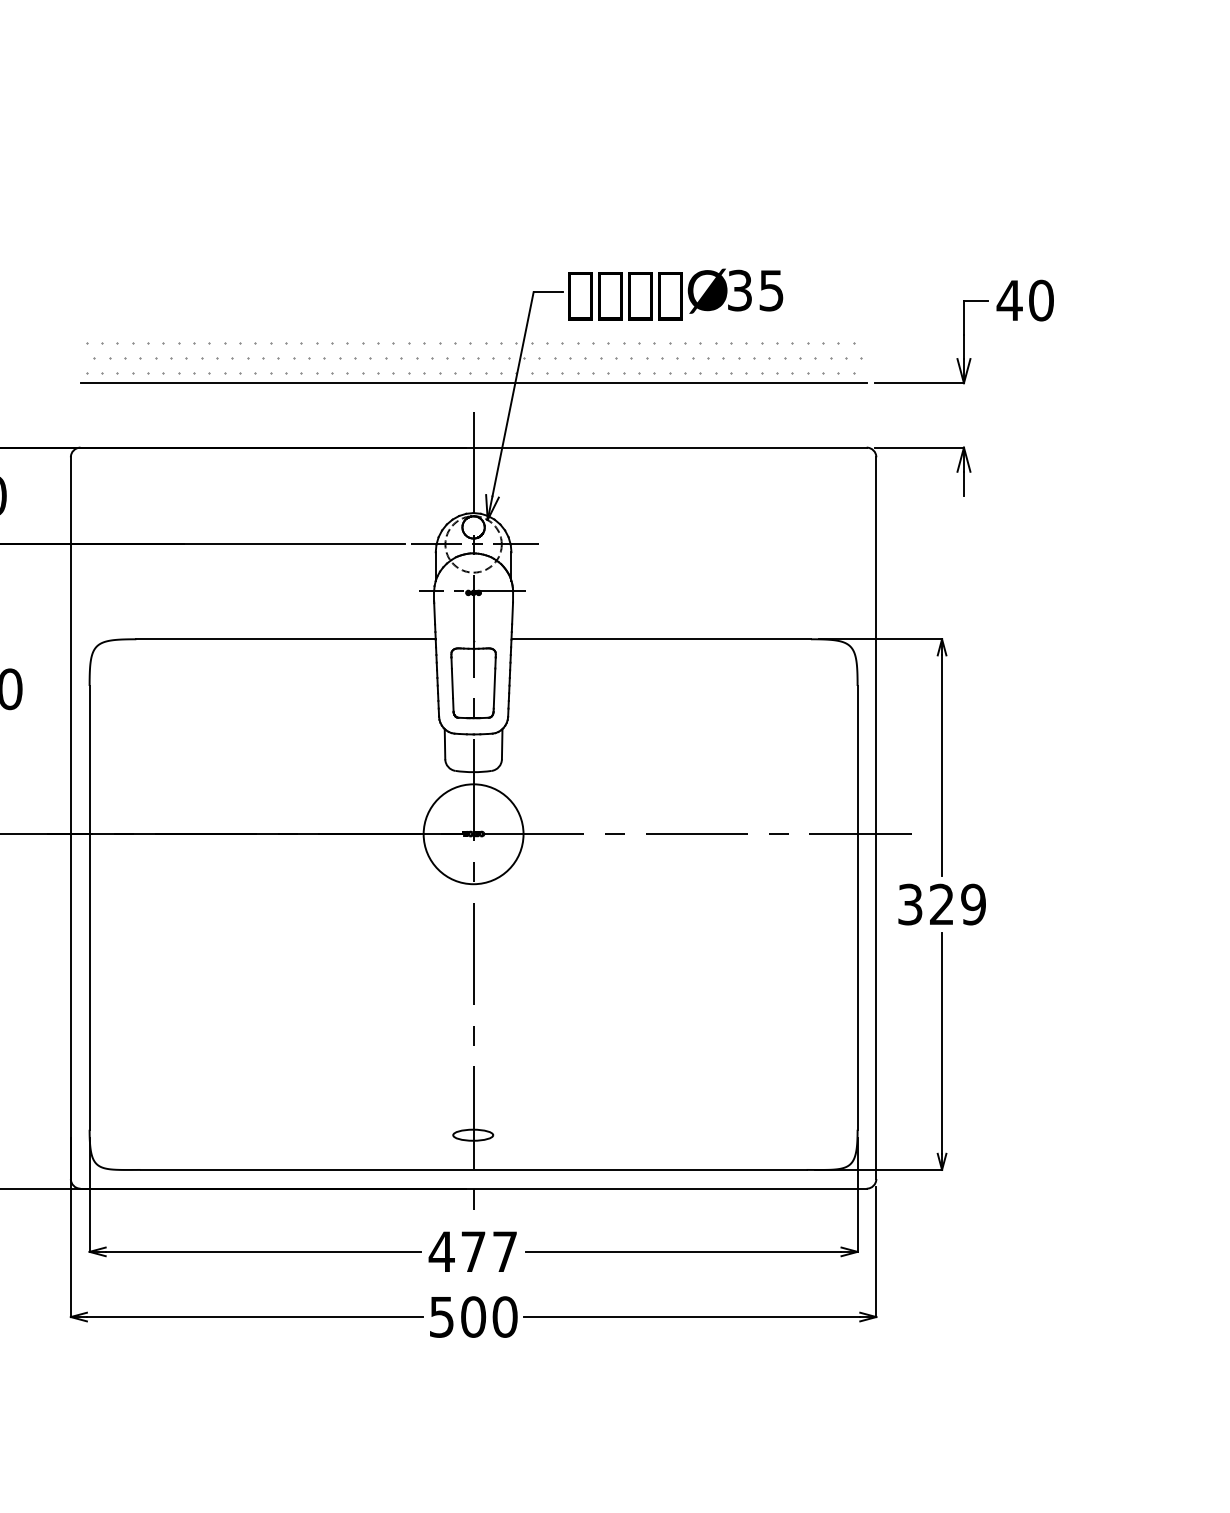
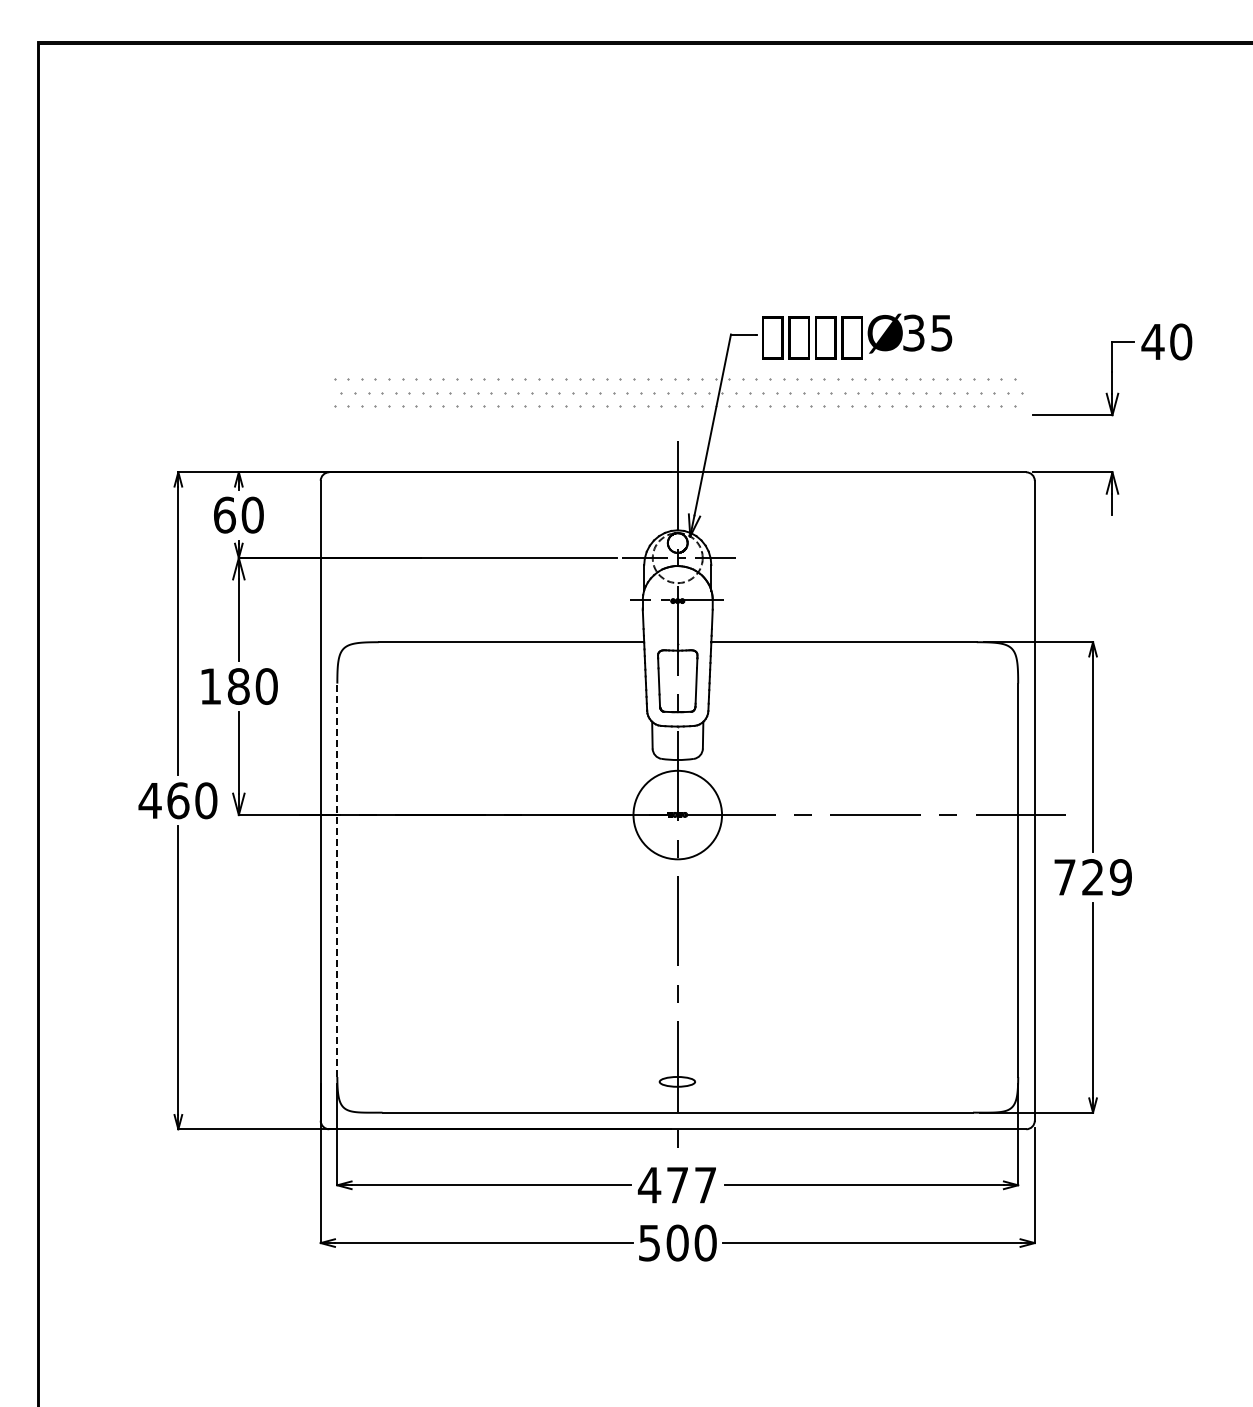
line: (473, 383) -> (677, 415), removed
text: (909, 904) -> (1064, 877), 329 -> 729
line: (89, 908) -> (337, 880), solid -> dashed

